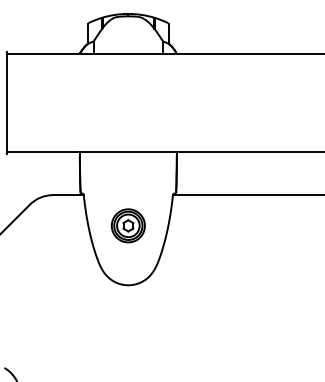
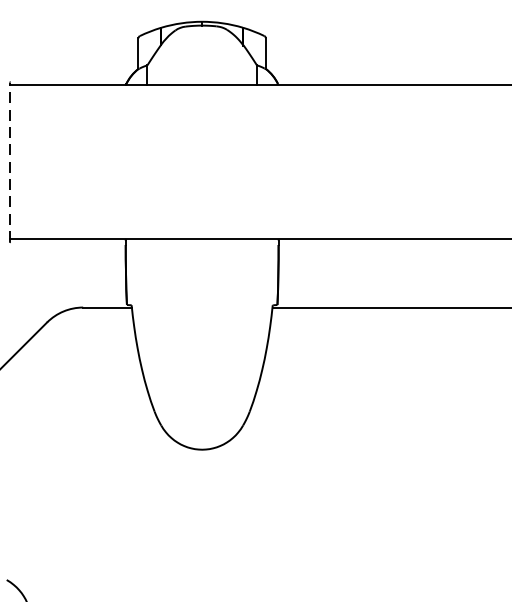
line: (6, 103) -> (10, 163), solid -> dashed
part: (127, 225) -> (200, 355), removed

